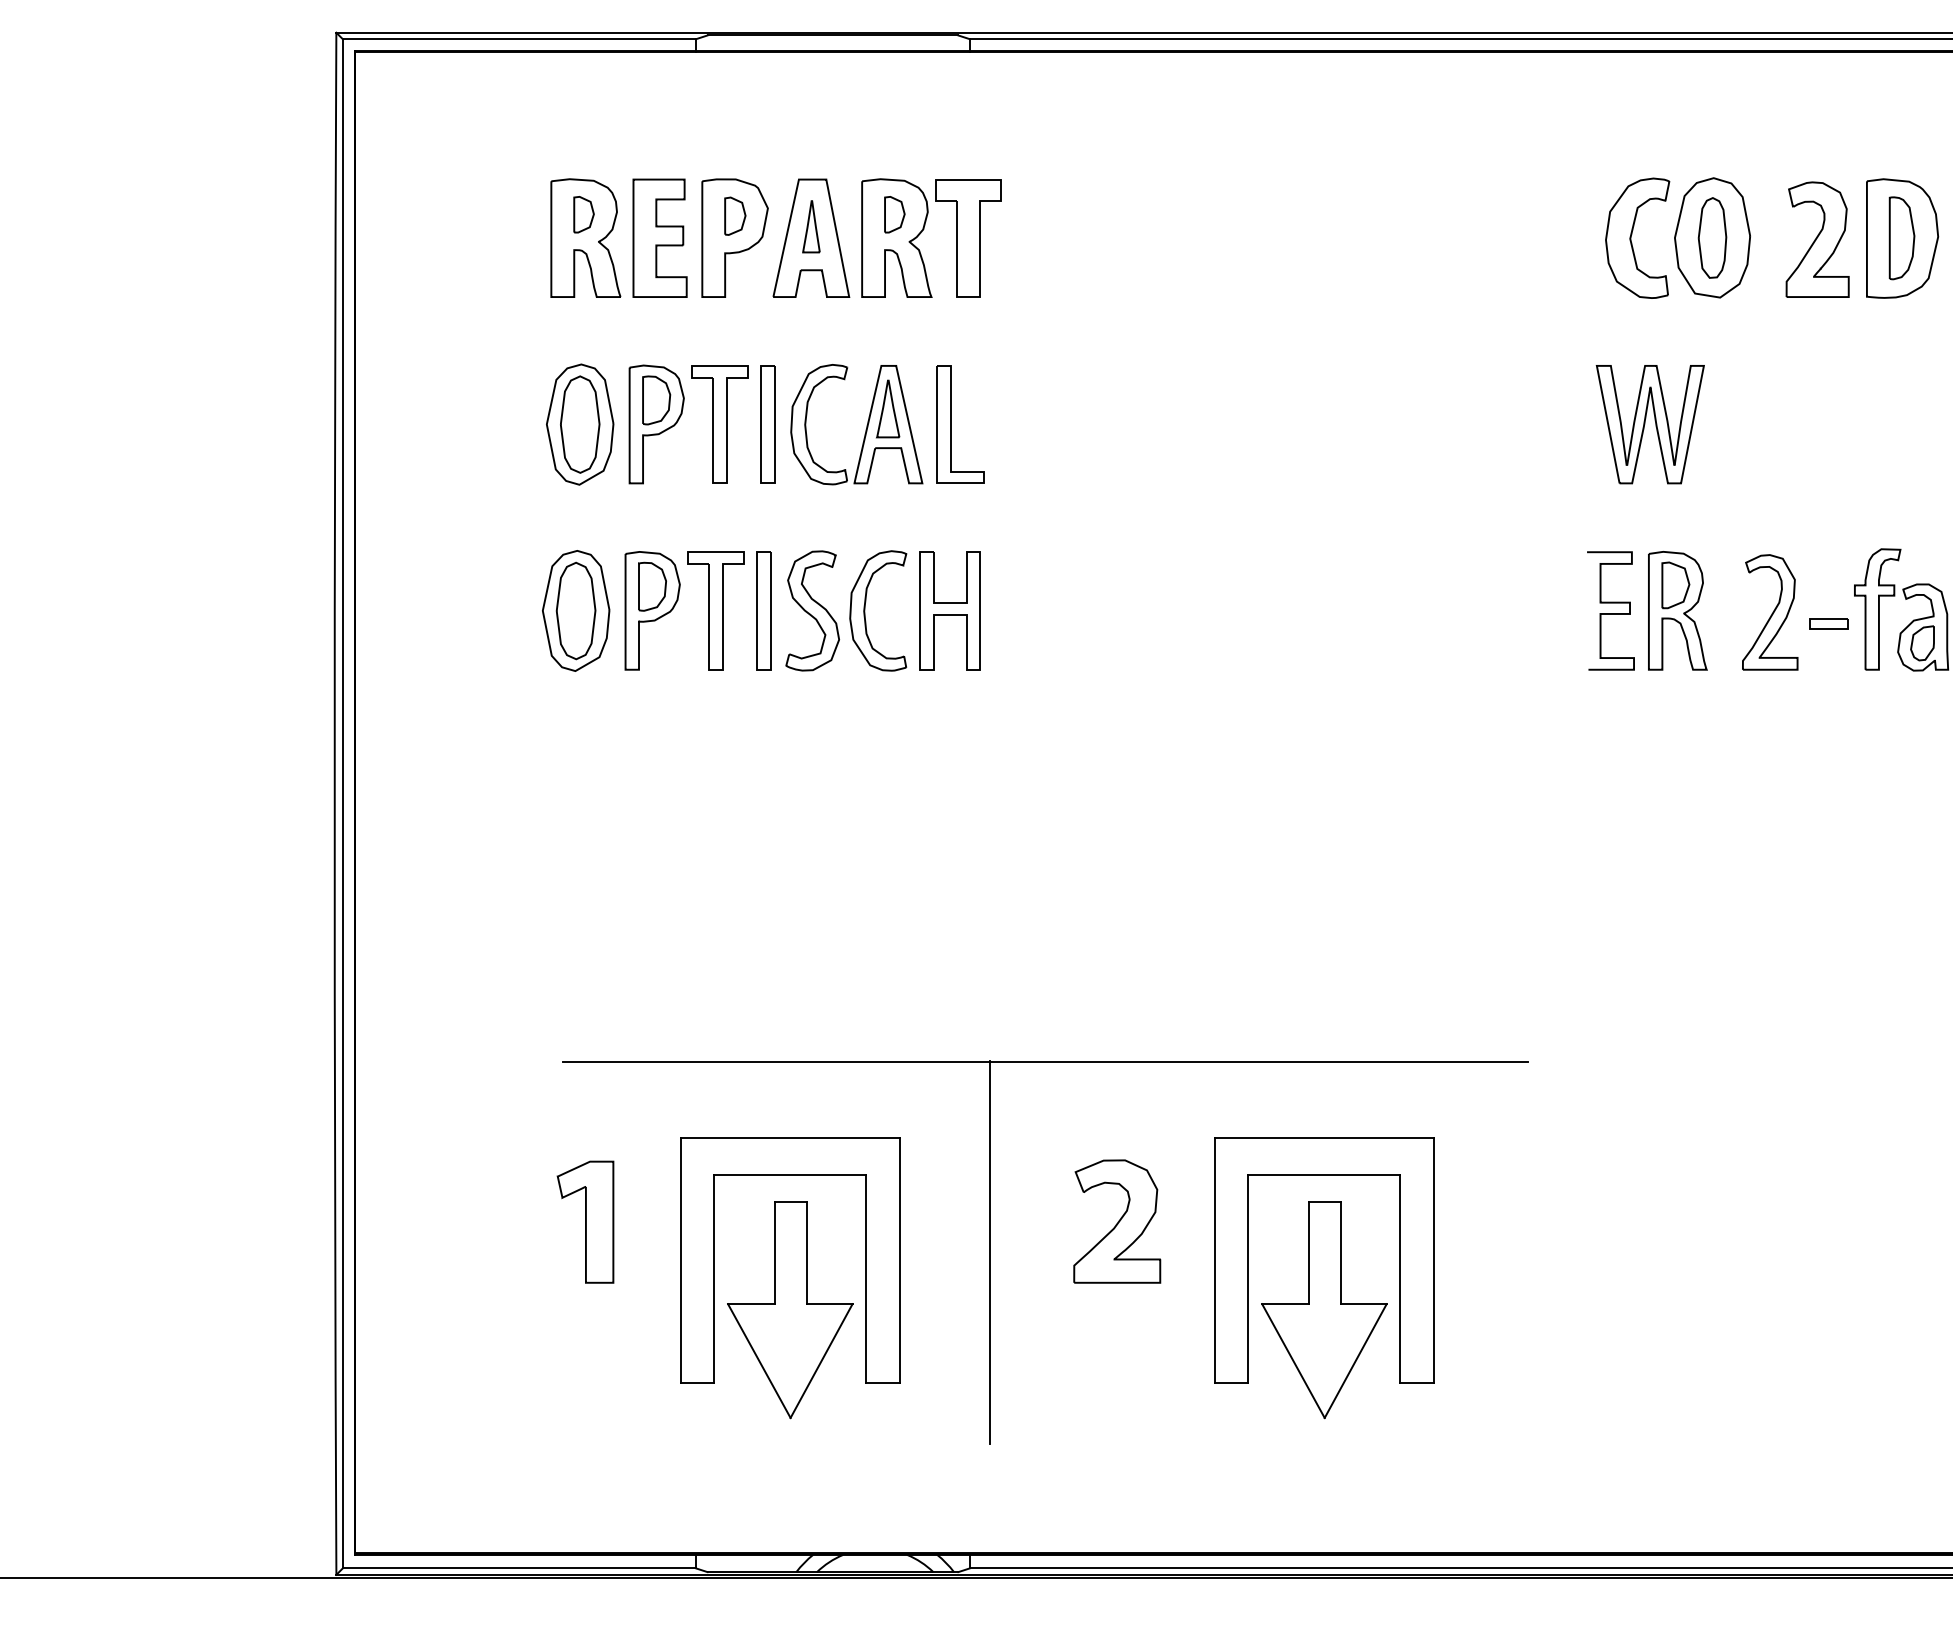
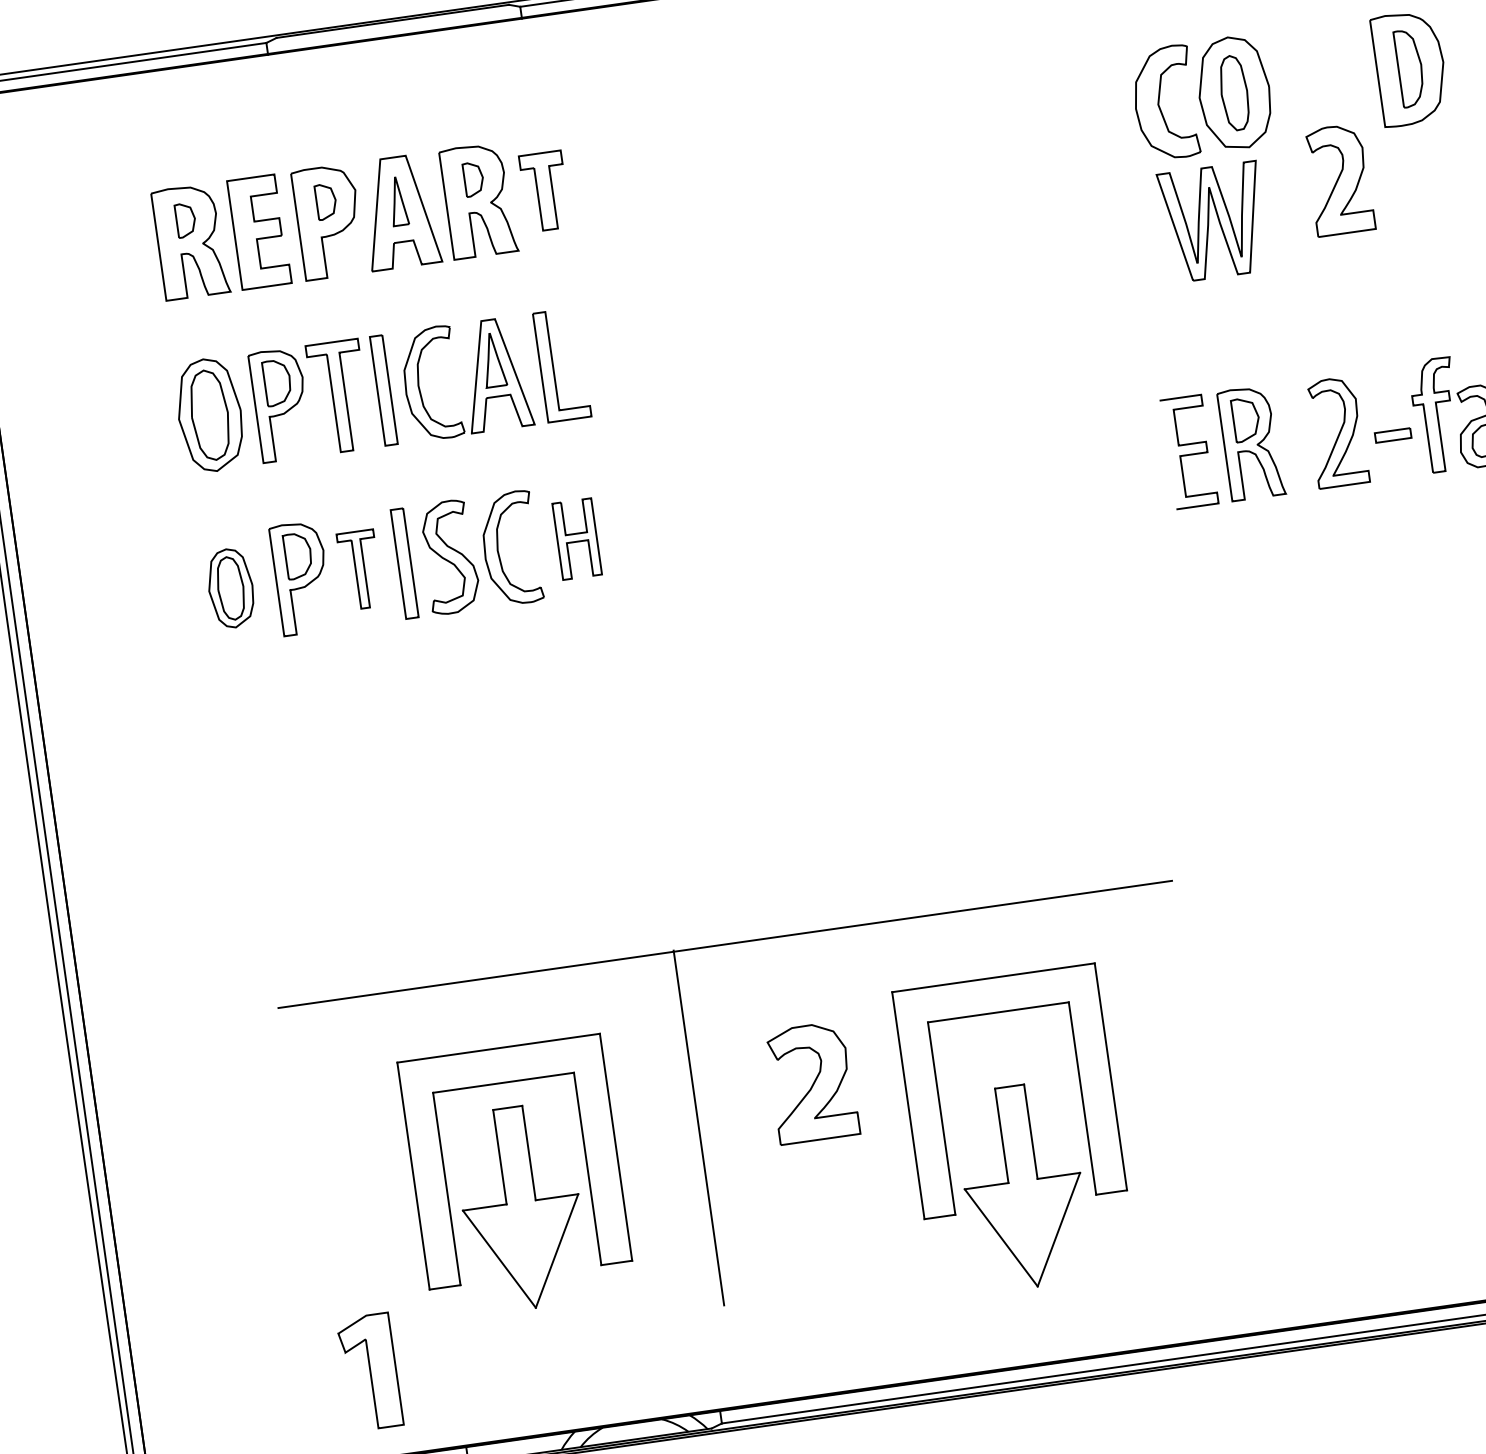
part: (968, 238) -> (545, 191), size x0.7
part: (1817, 239) -> (1339, 179), moved
part: (1649, 424) -> (1213, 222), moved
part: (576, 610) -> (231, 587), size x0.7
part: (715, 610) -> (359, 569), size x0.7
part: (949, 610) -> (576, 538), size x0.7
part: (585, 1221) -> (370, 1371), moved
part: (1324, 1310) -> (1023, 1186), moved

